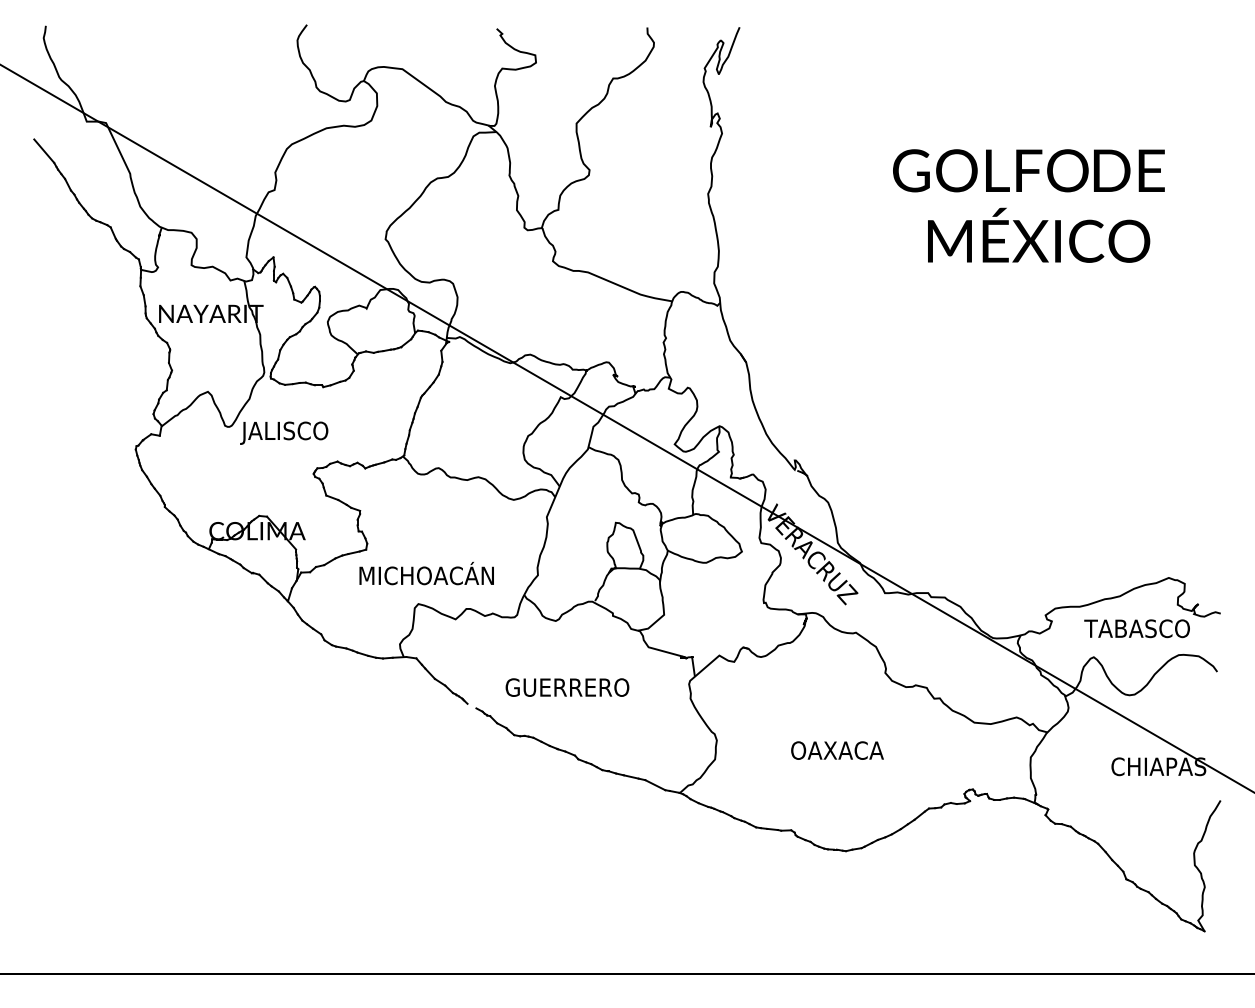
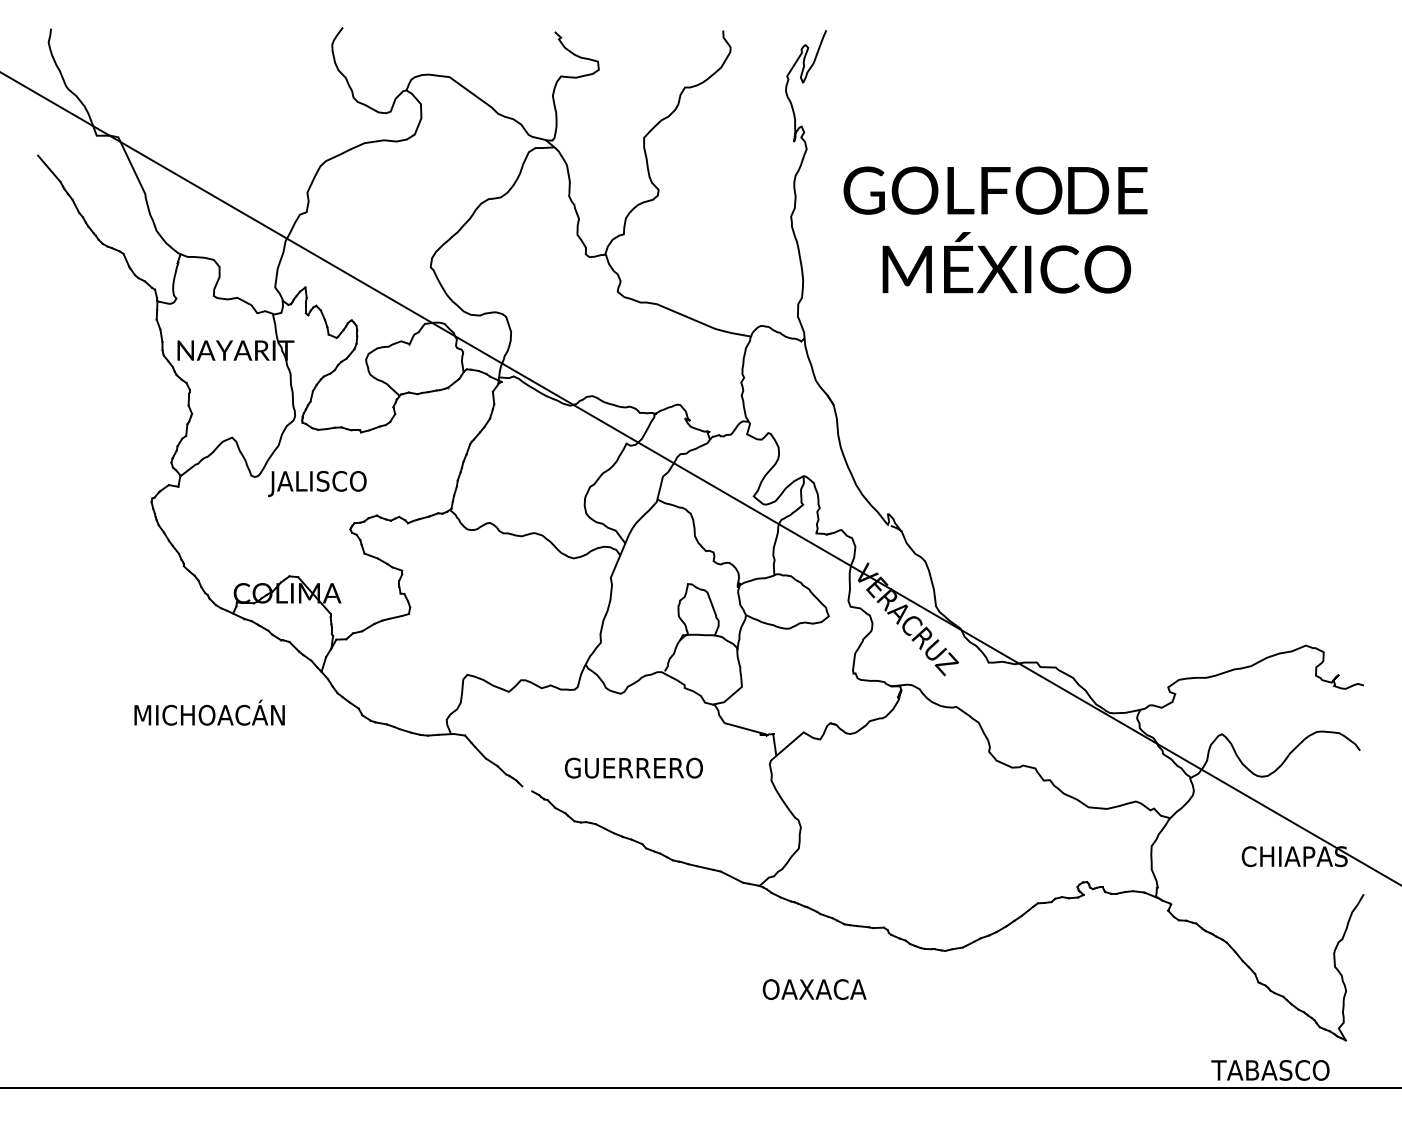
text: (1028, 205) -> (995, 229), moved
text: (426, 573) -> (209, 712), moved
text: (1137, 628) -> (1270, 1070), moved
text: (837, 750) -> (814, 989), moved

